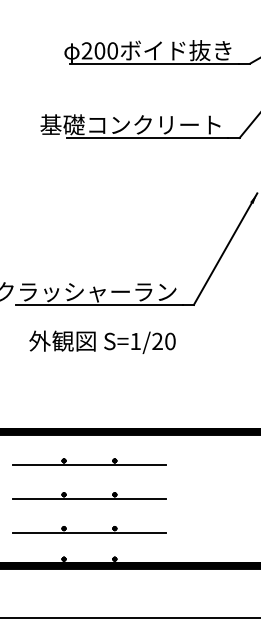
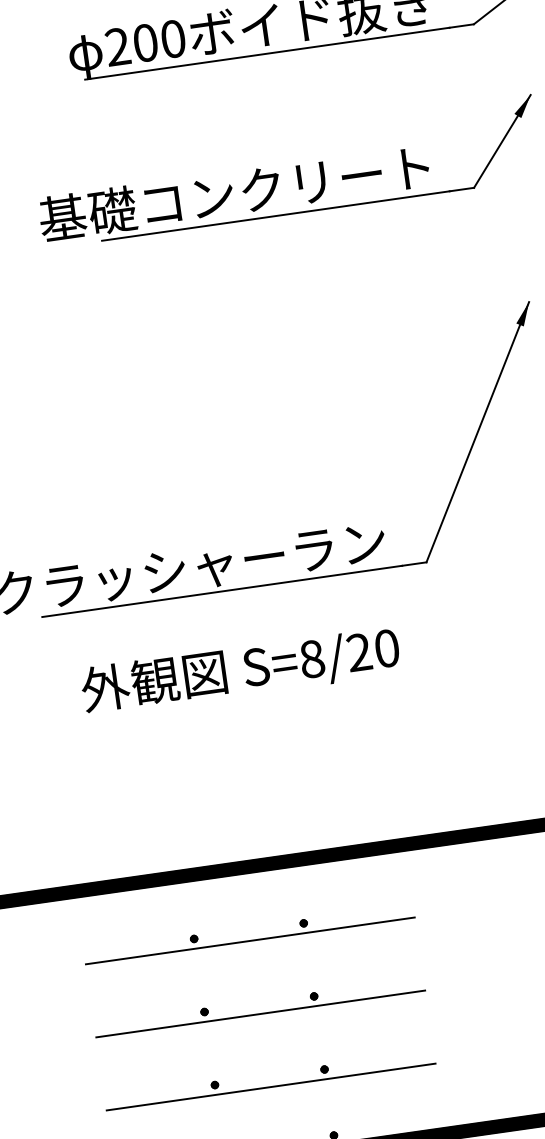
text: (135, 341) -> (311, 659), S=1/20 -> S=8/20

